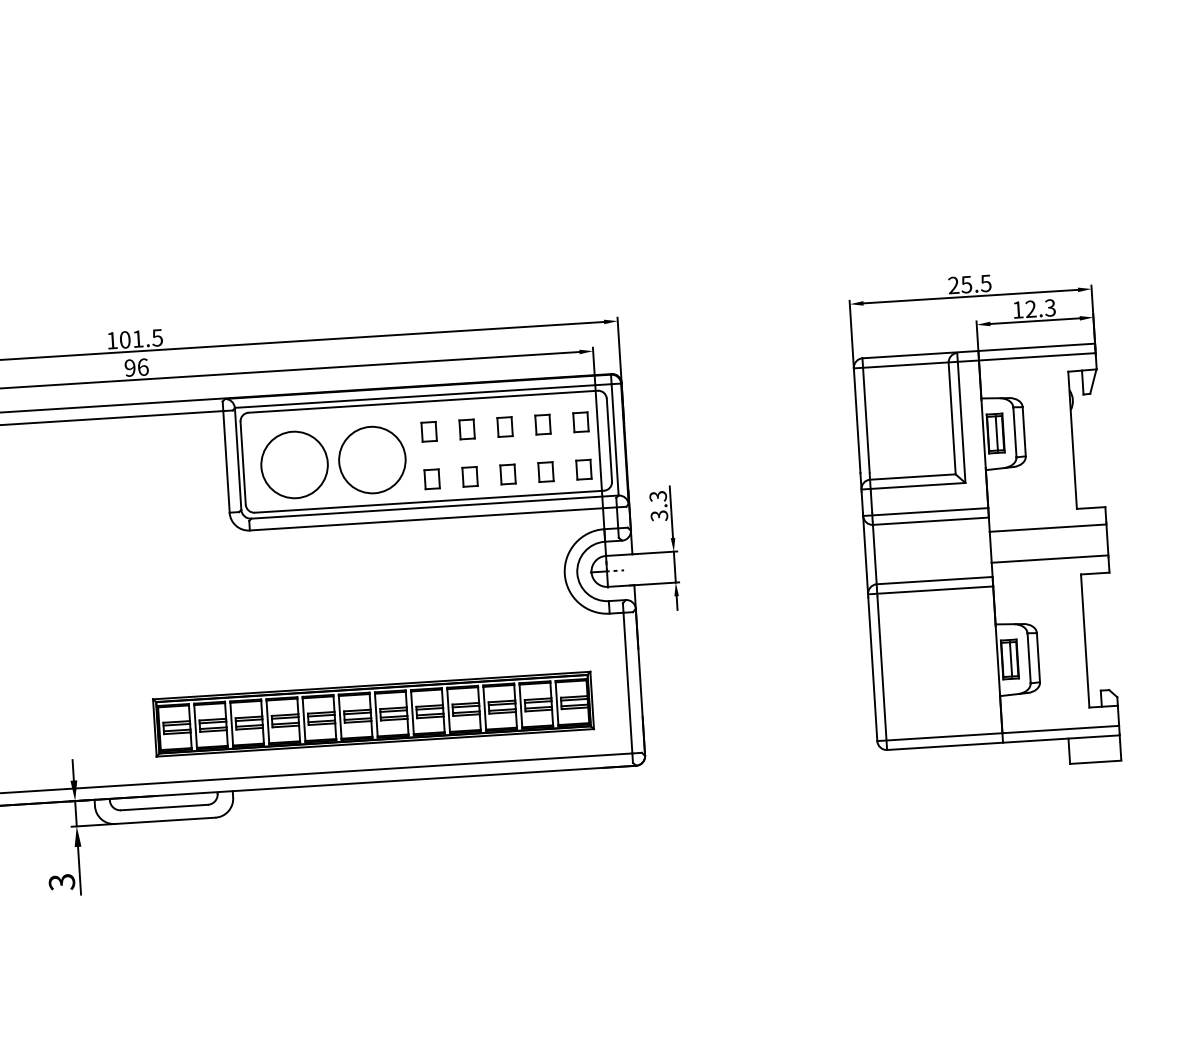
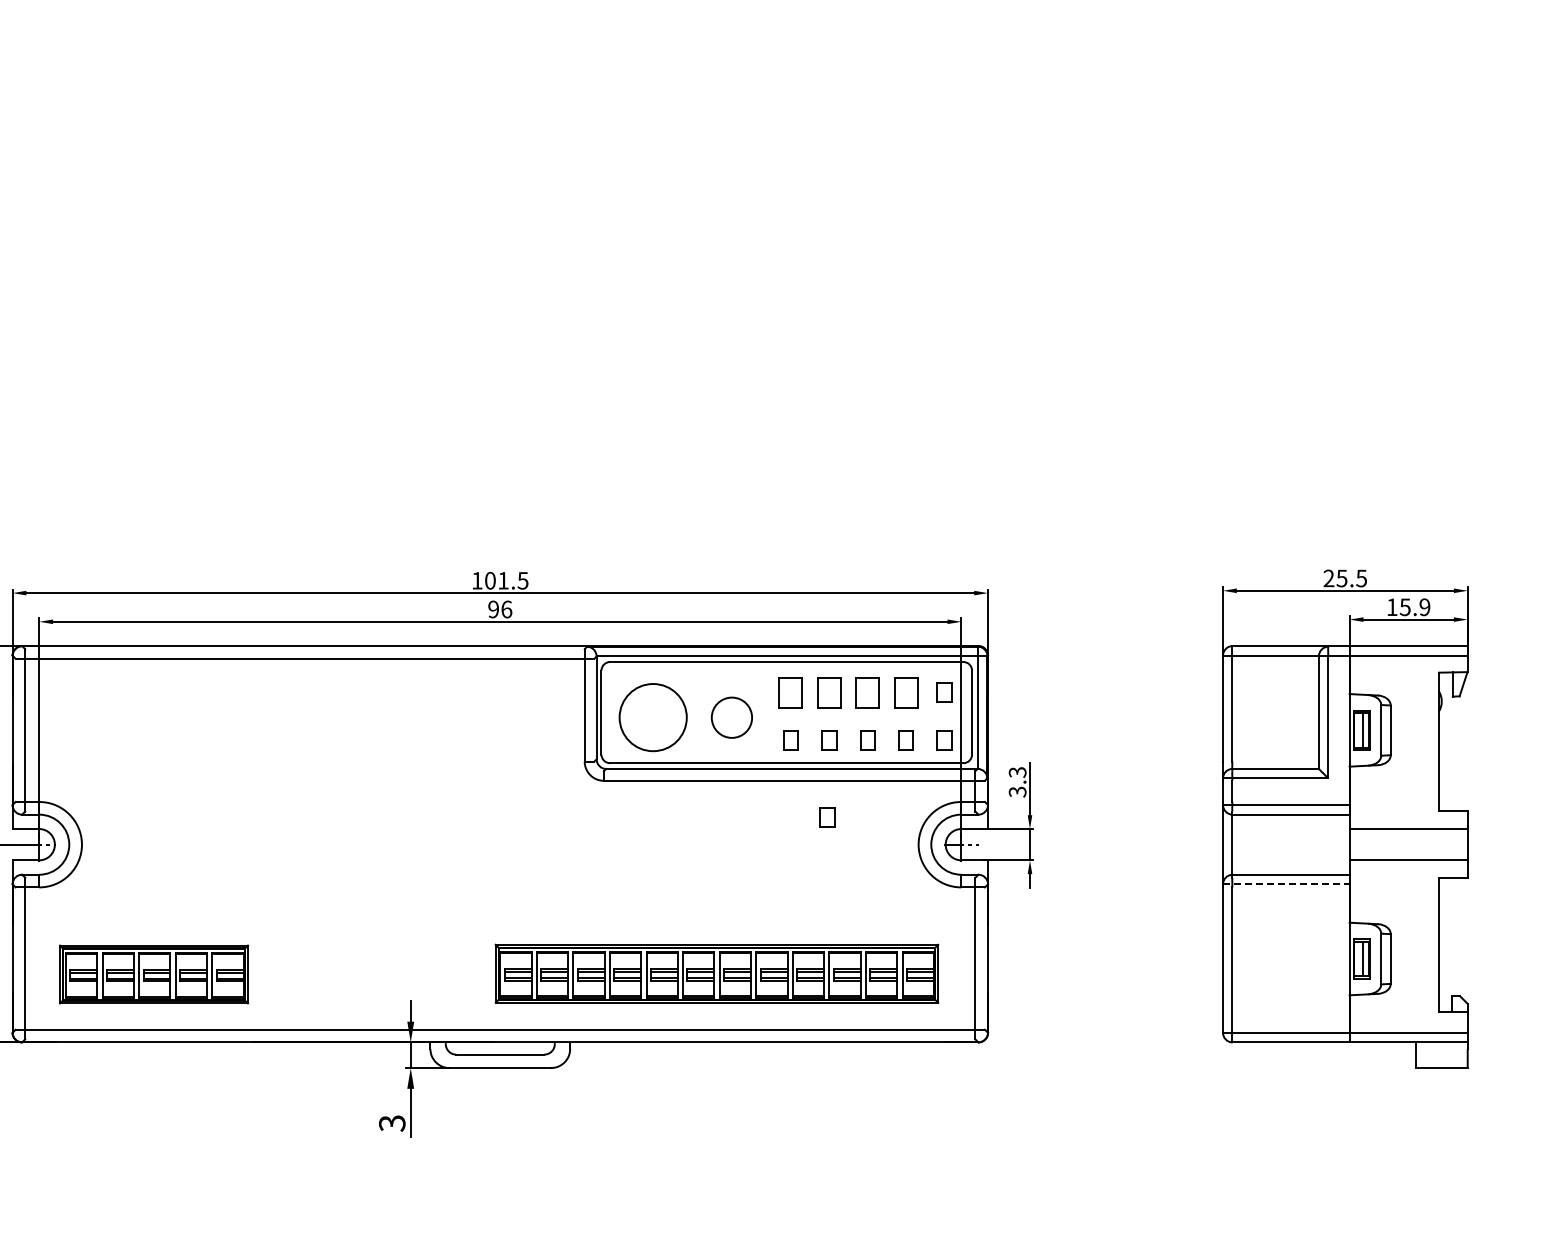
text: (1040, 308) -> (1414, 607), 12.3 -> 15.9
part: (542, 424) -> (905, 692), size x1.6
part: (504, 426) -> (867, 692), size x1.6
part: (467, 429) -> (829, 692), size x1.6
part: (428, 431) -> (790, 692), size x1.6
circle: (371, 460) -> (731, 717), size x0.6
part: (473, 552) -> (827, 817), added
line: (930, 590) -> (1286, 884), solid -> dashed

